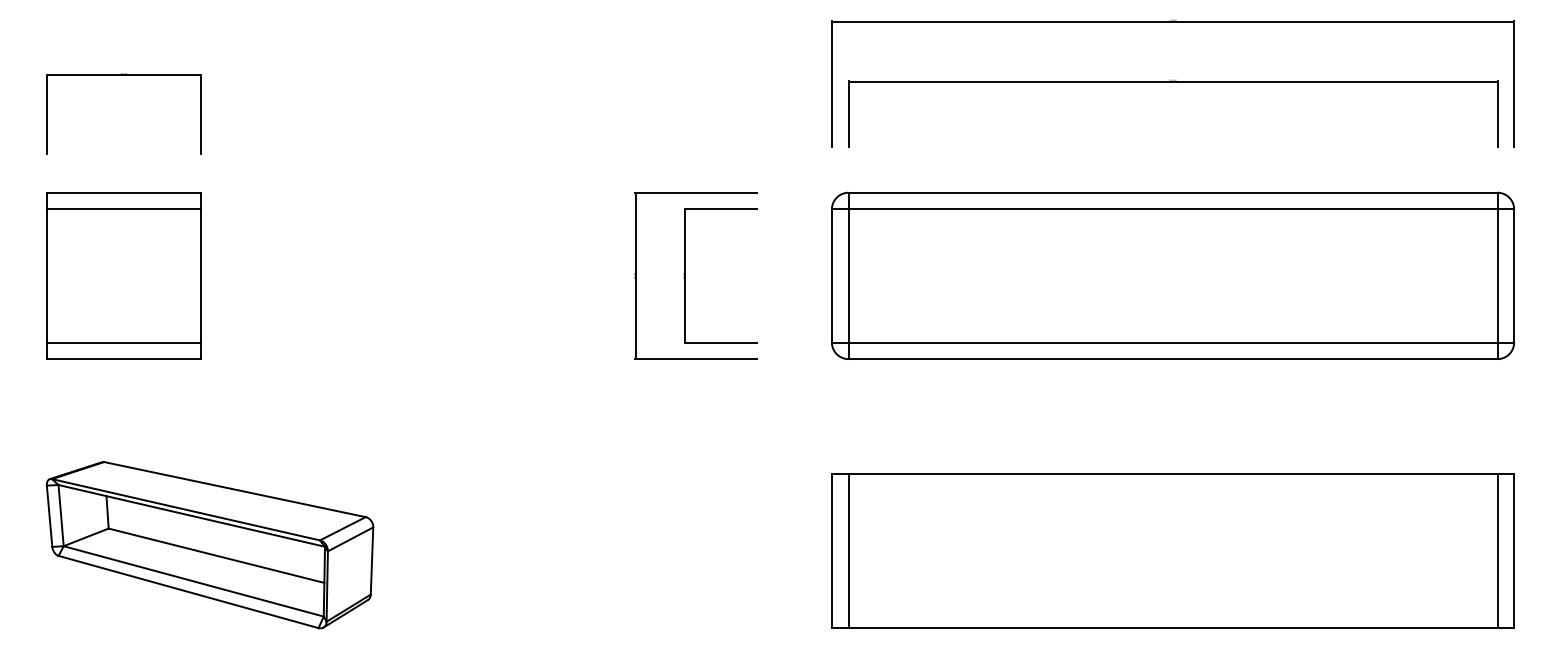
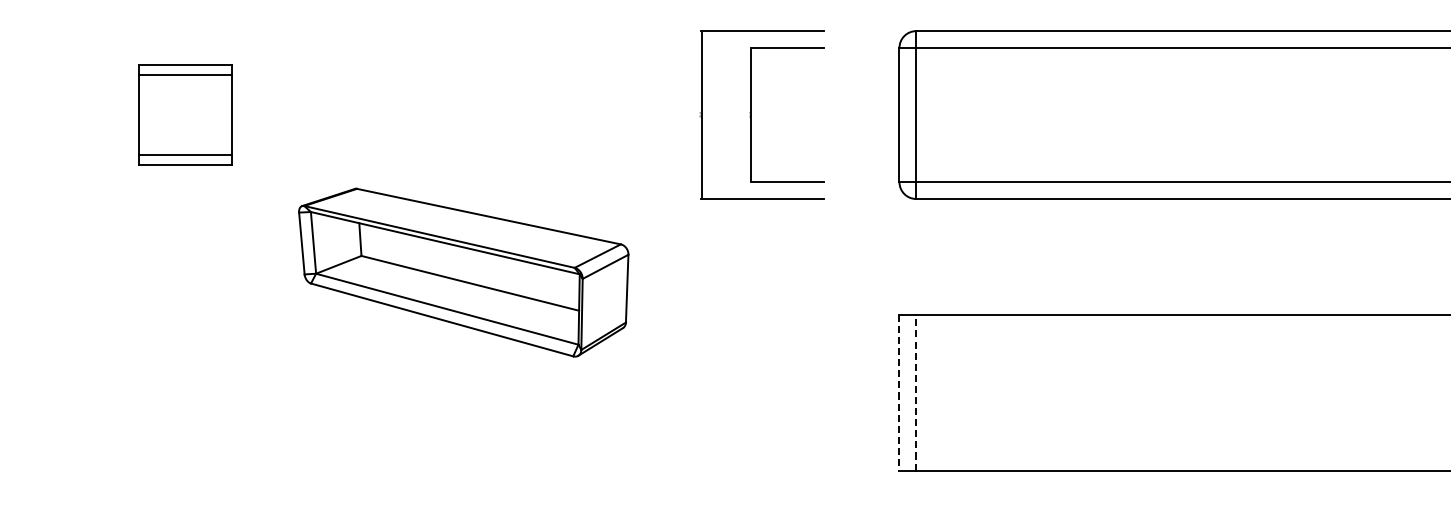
part: (123, 275) -> (184, 114), size x0.6
part: (209, 545) -> (463, 273), moved
line: (848, 550) -> (916, 392), solid -> dashed
line: (831, 551) -> (899, 393), solid -> dashed

